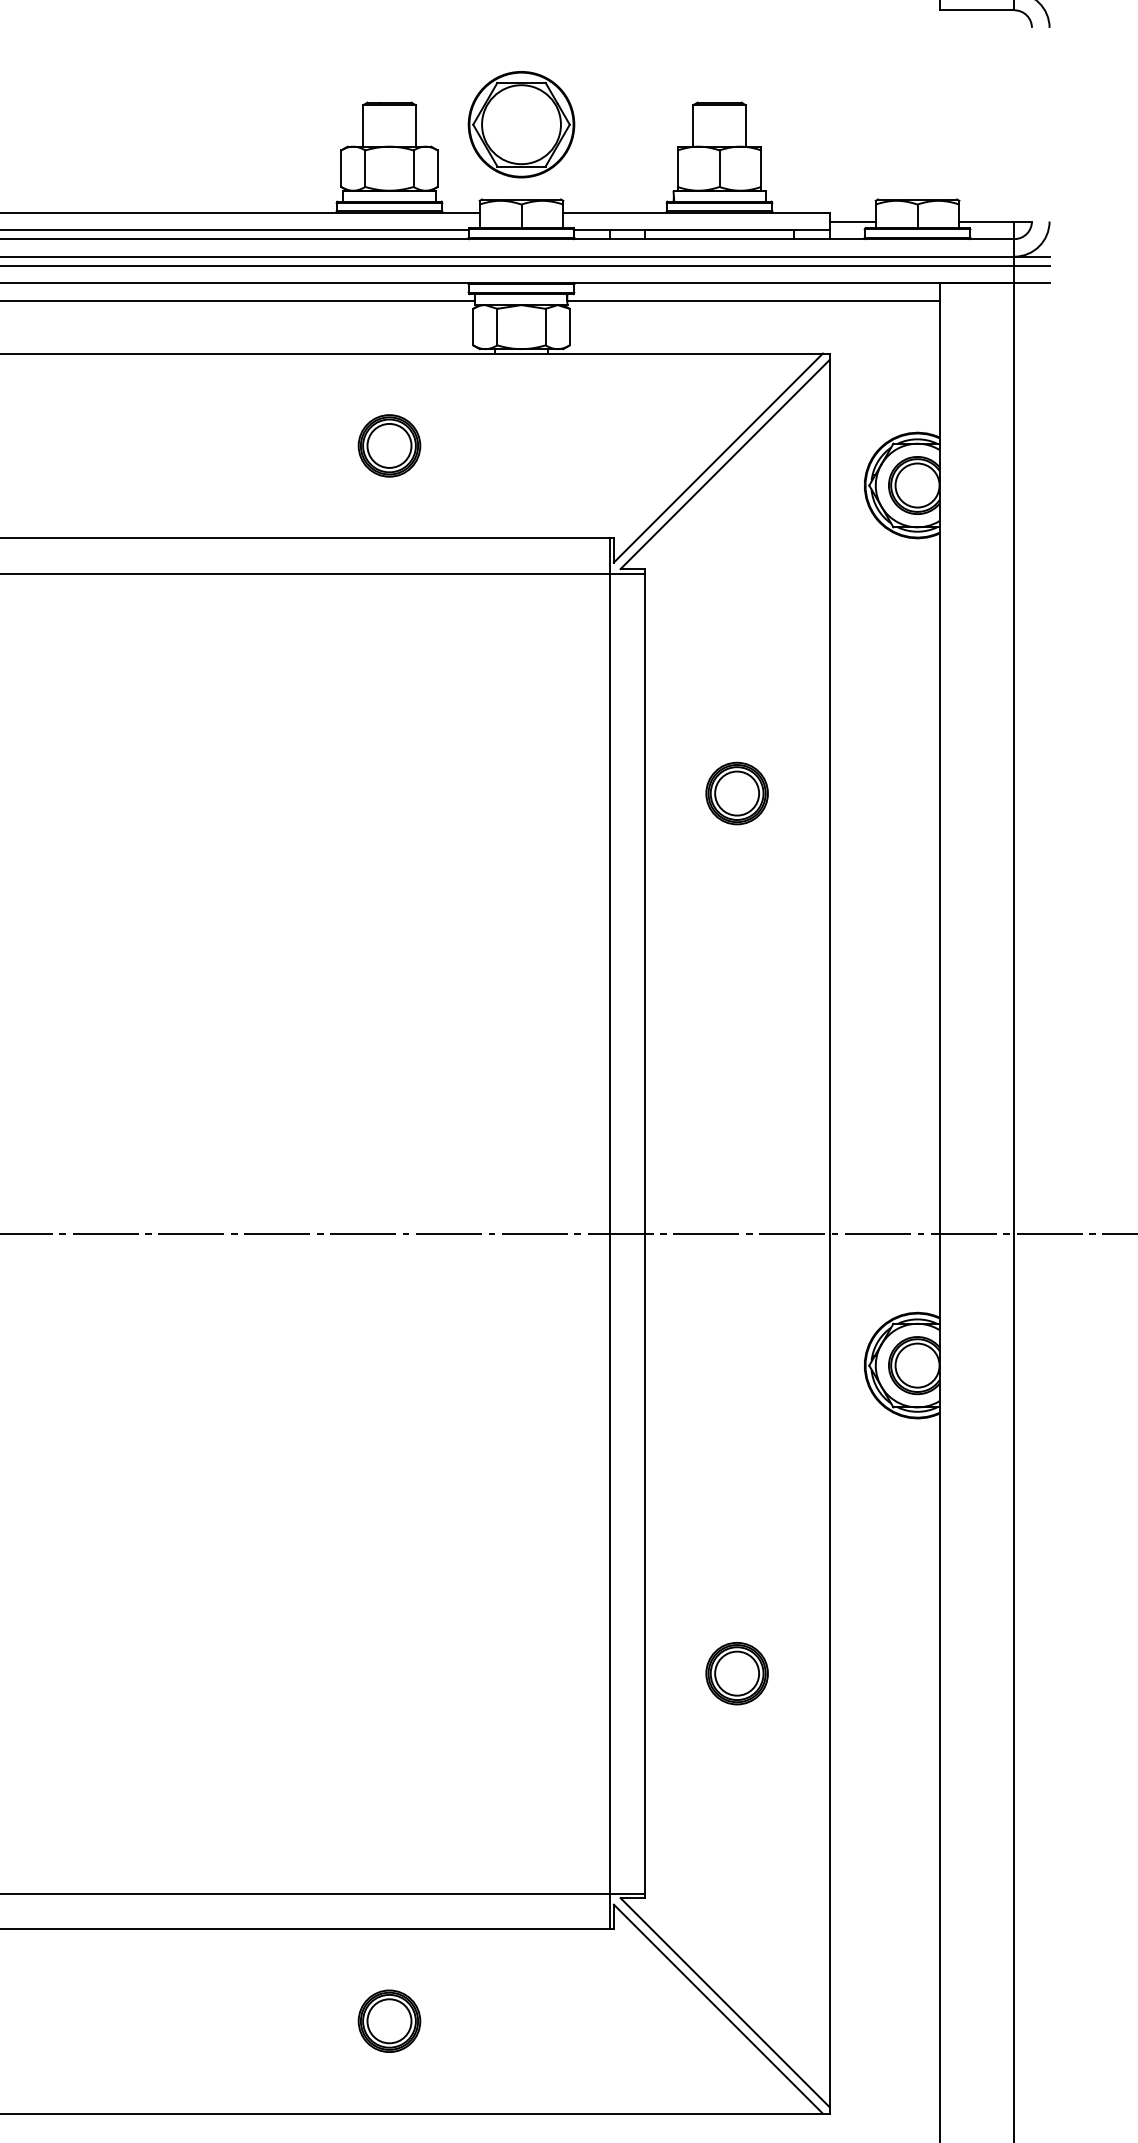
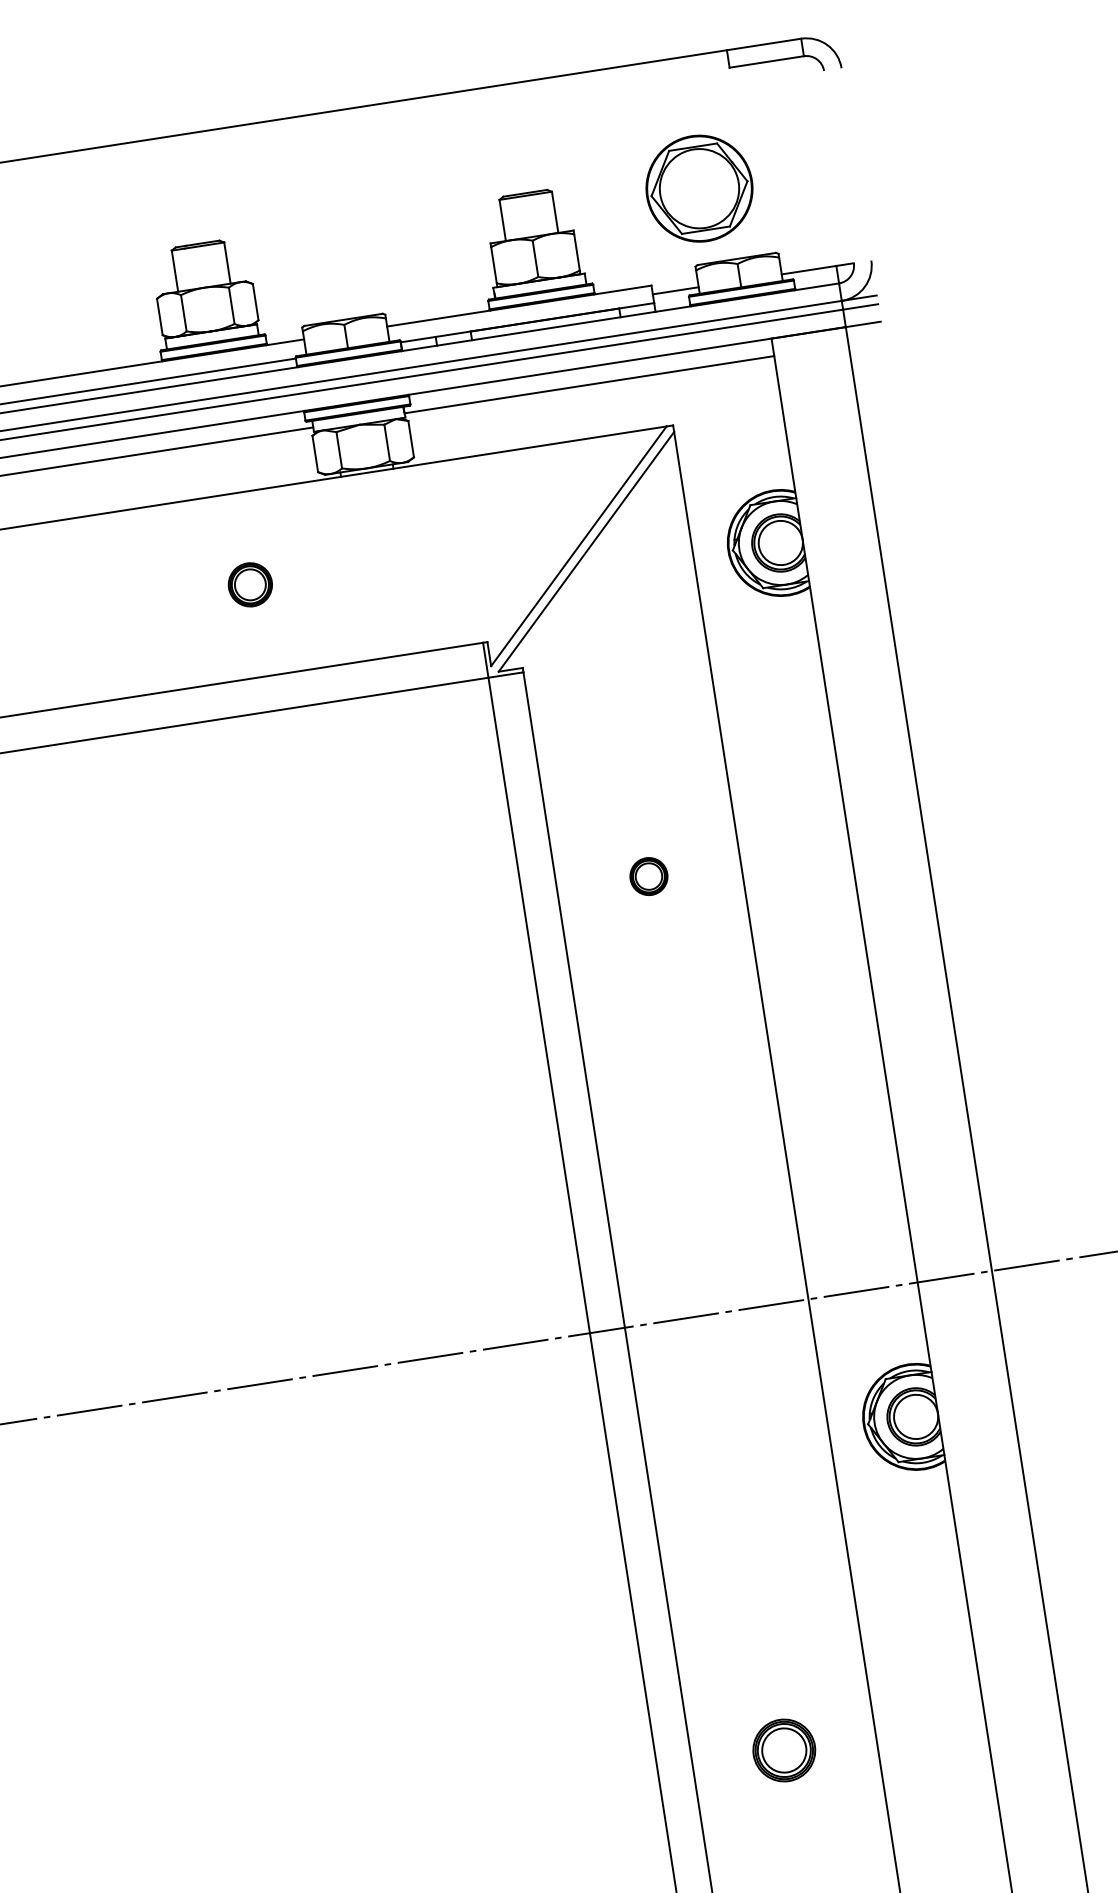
part: (521, 124) -> (699, 188), moved
part: (389, 445) -> (250, 584), size x0.7
part: (736, 793) -> (648, 876), size x0.6

